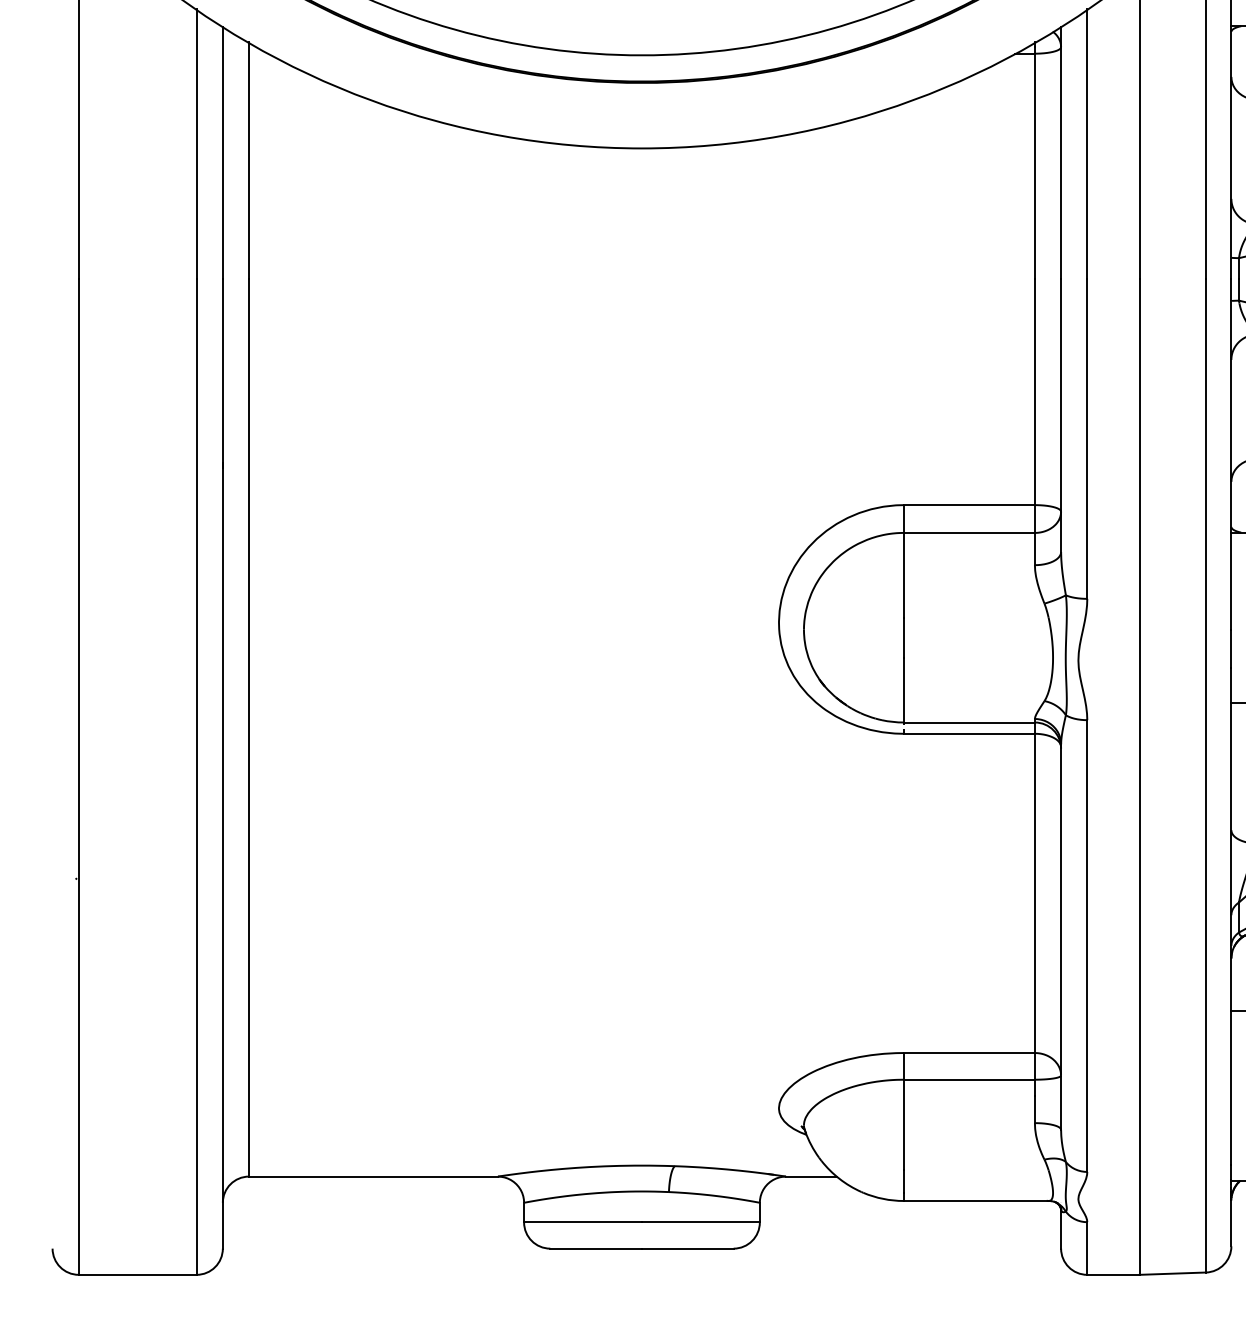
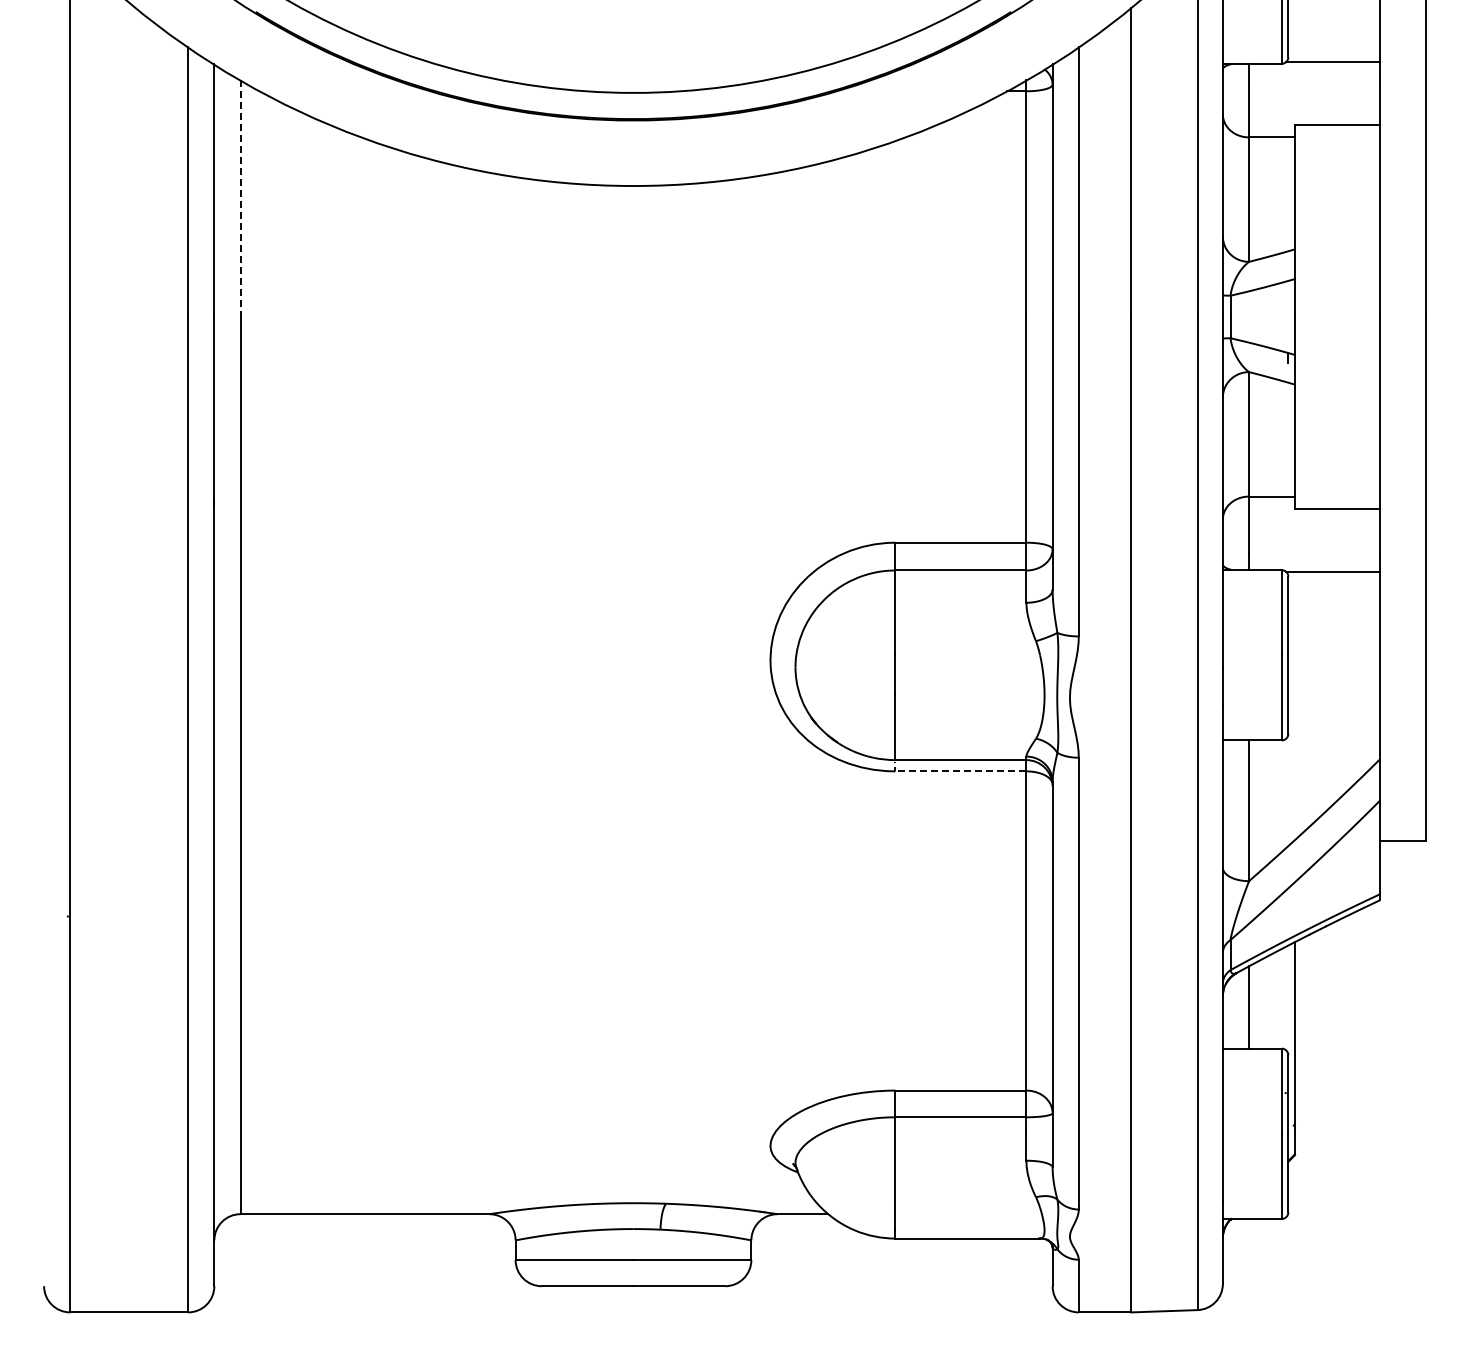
line: (248, 160) -> (240, 198), solid -> dashed
line: (968, 733) -> (960, 771), solid -> dashed

